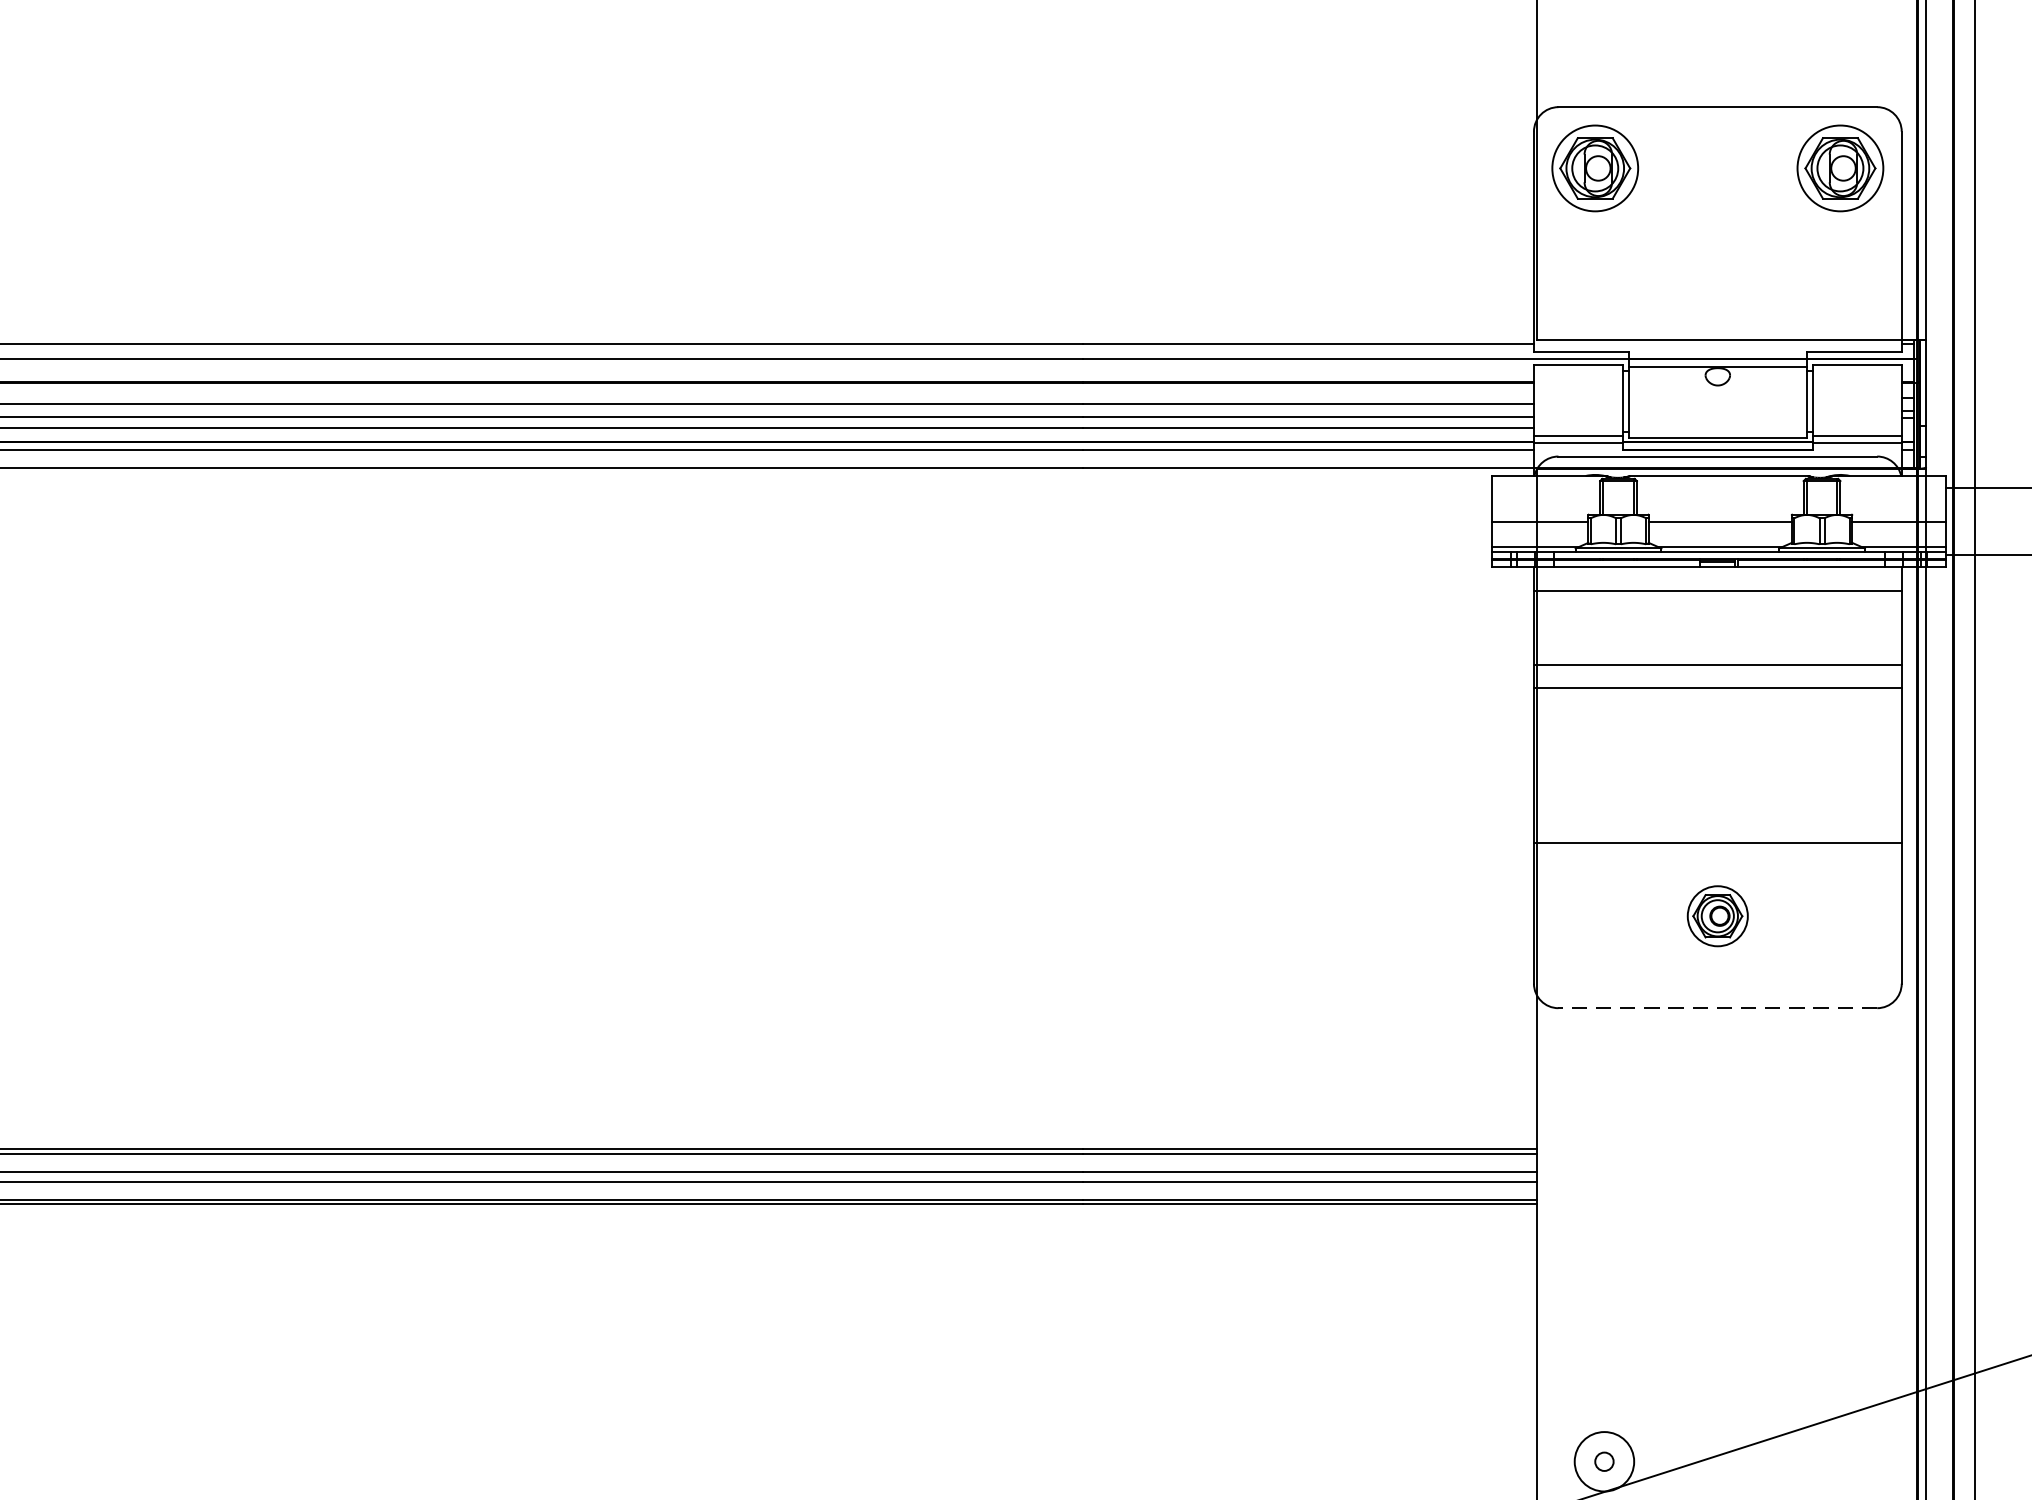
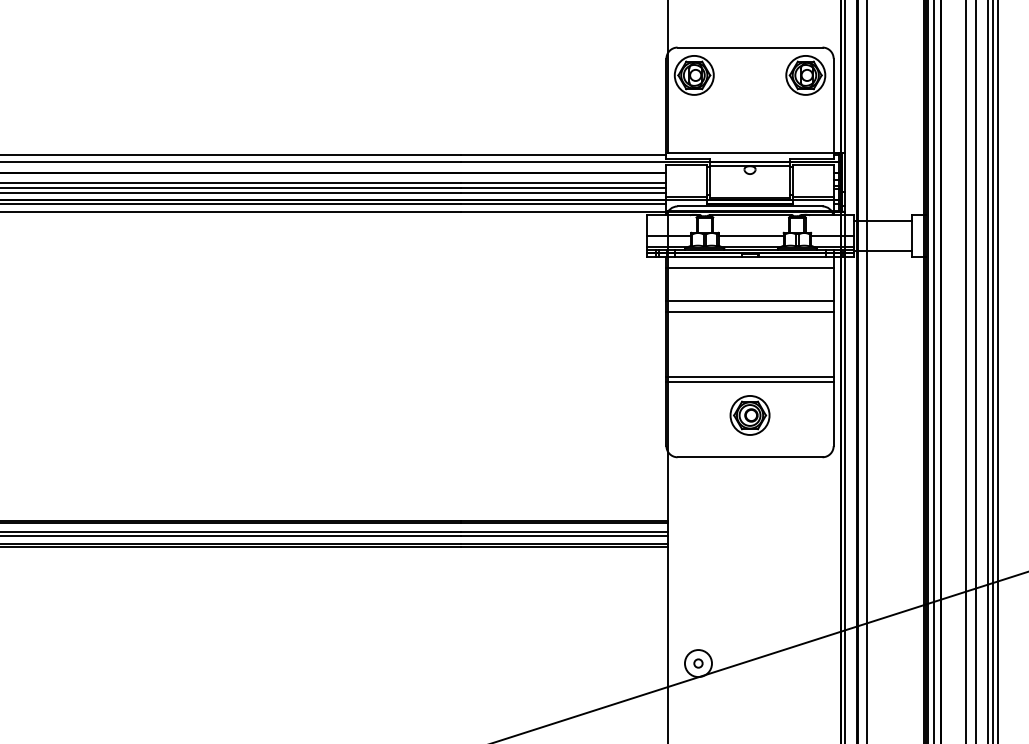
line: (1716, 830) -> (749, 376), added
part: (1716, 916) -> (749, 415), size x1.43
line: (1716, 1008) -> (749, 457), dashed -> solid

